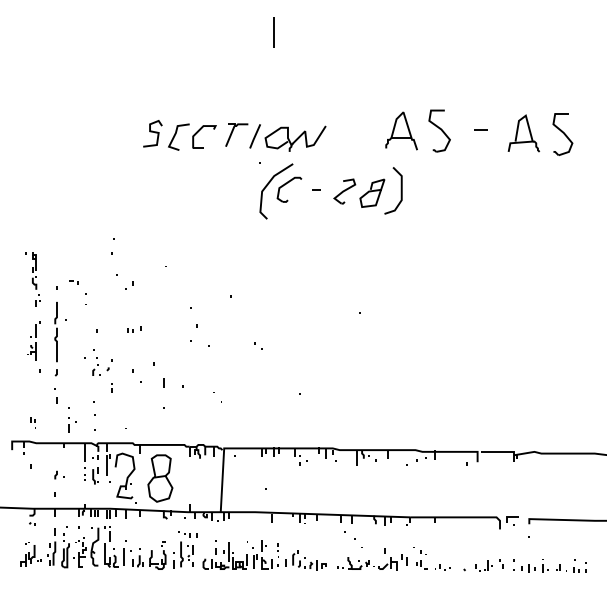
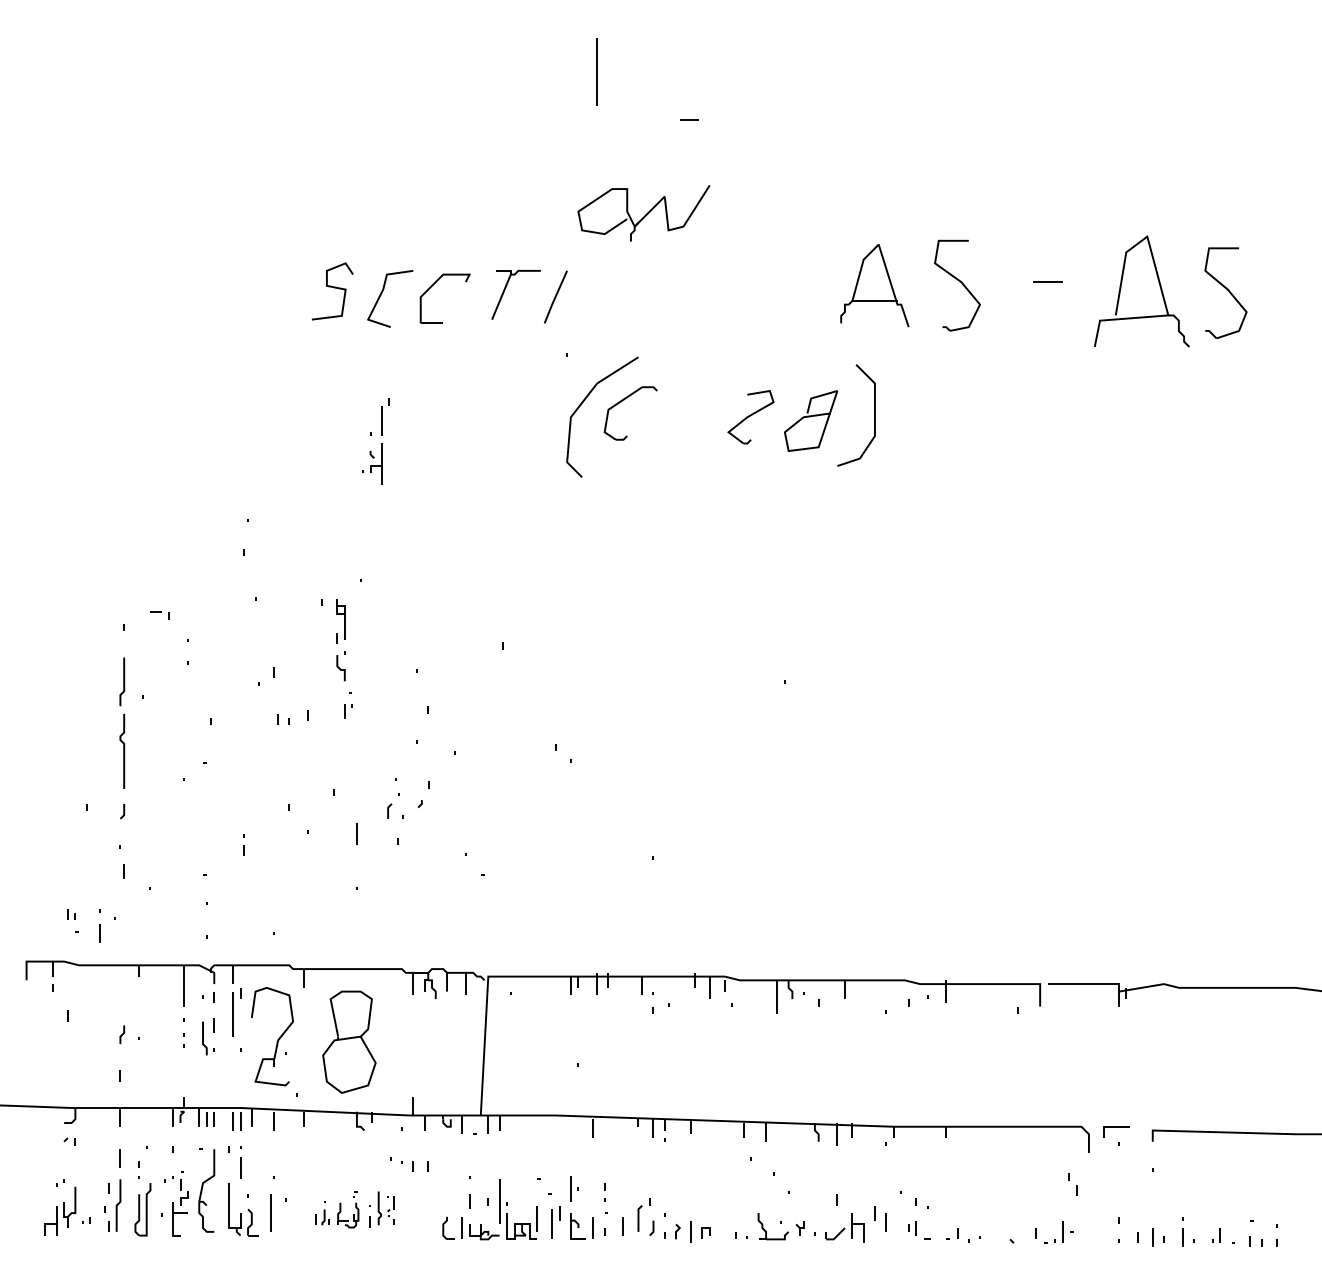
part: (523, 133) -> (1140, 290), size x1.4
part: (295, 138) -> (643, 212), moved
line: (316, 189) -> (689, 118), moved
part: (32, 279) -> (336, 658), moved
part: (129, 285) -> (266, 676), moved
part: (33, 340) -> (375, 441), moved
part: (102, 366) -> (408, 798), moved
part: (72, 424) -> (107, 924), moved
part: (162, 555) -> (353, 1209), size x0.6
part: (501, 563) -> (1072, 1183), moved

